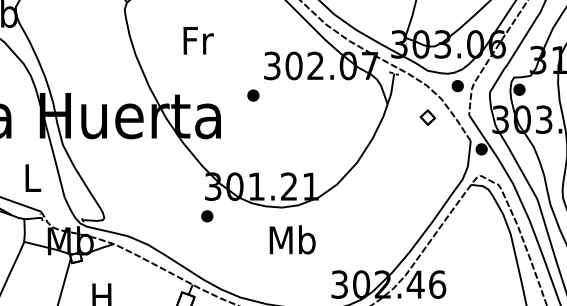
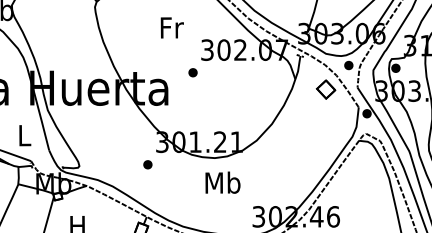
text: (197, 40) -> (171, 27), moved
part: (427, 117) -> (325, 89), size x1.67
part: (206, 215) -> (147, 164), moved

